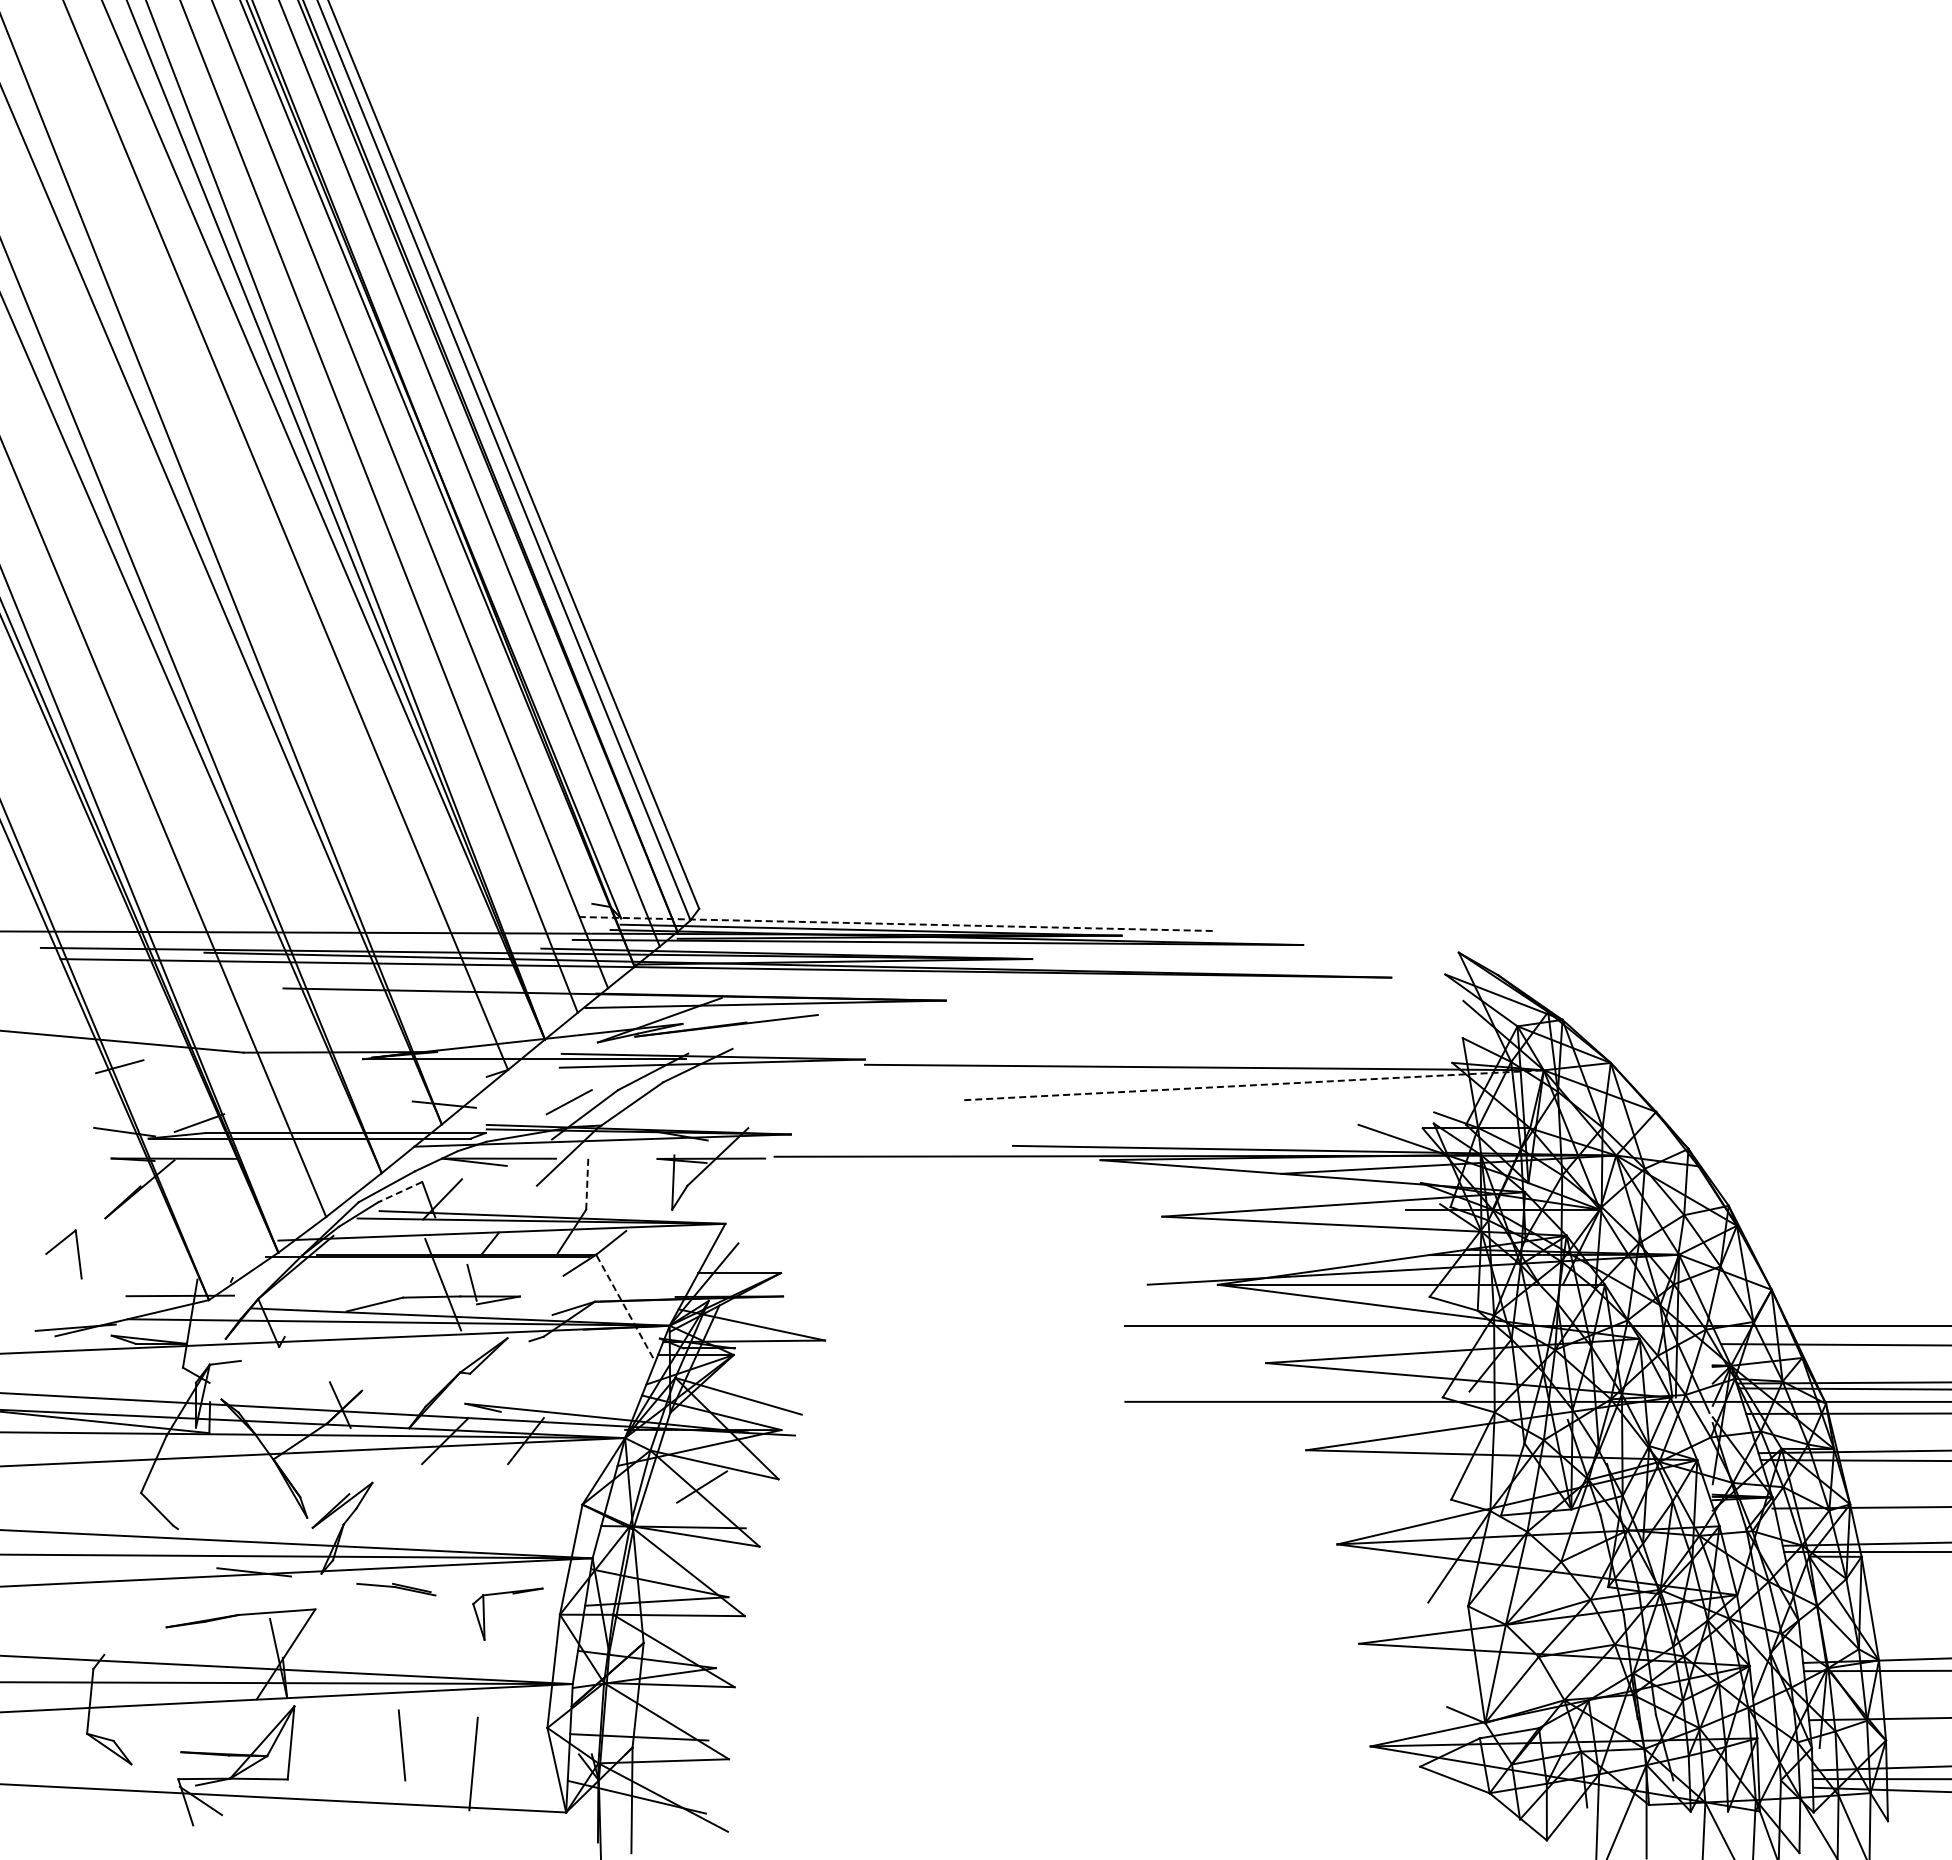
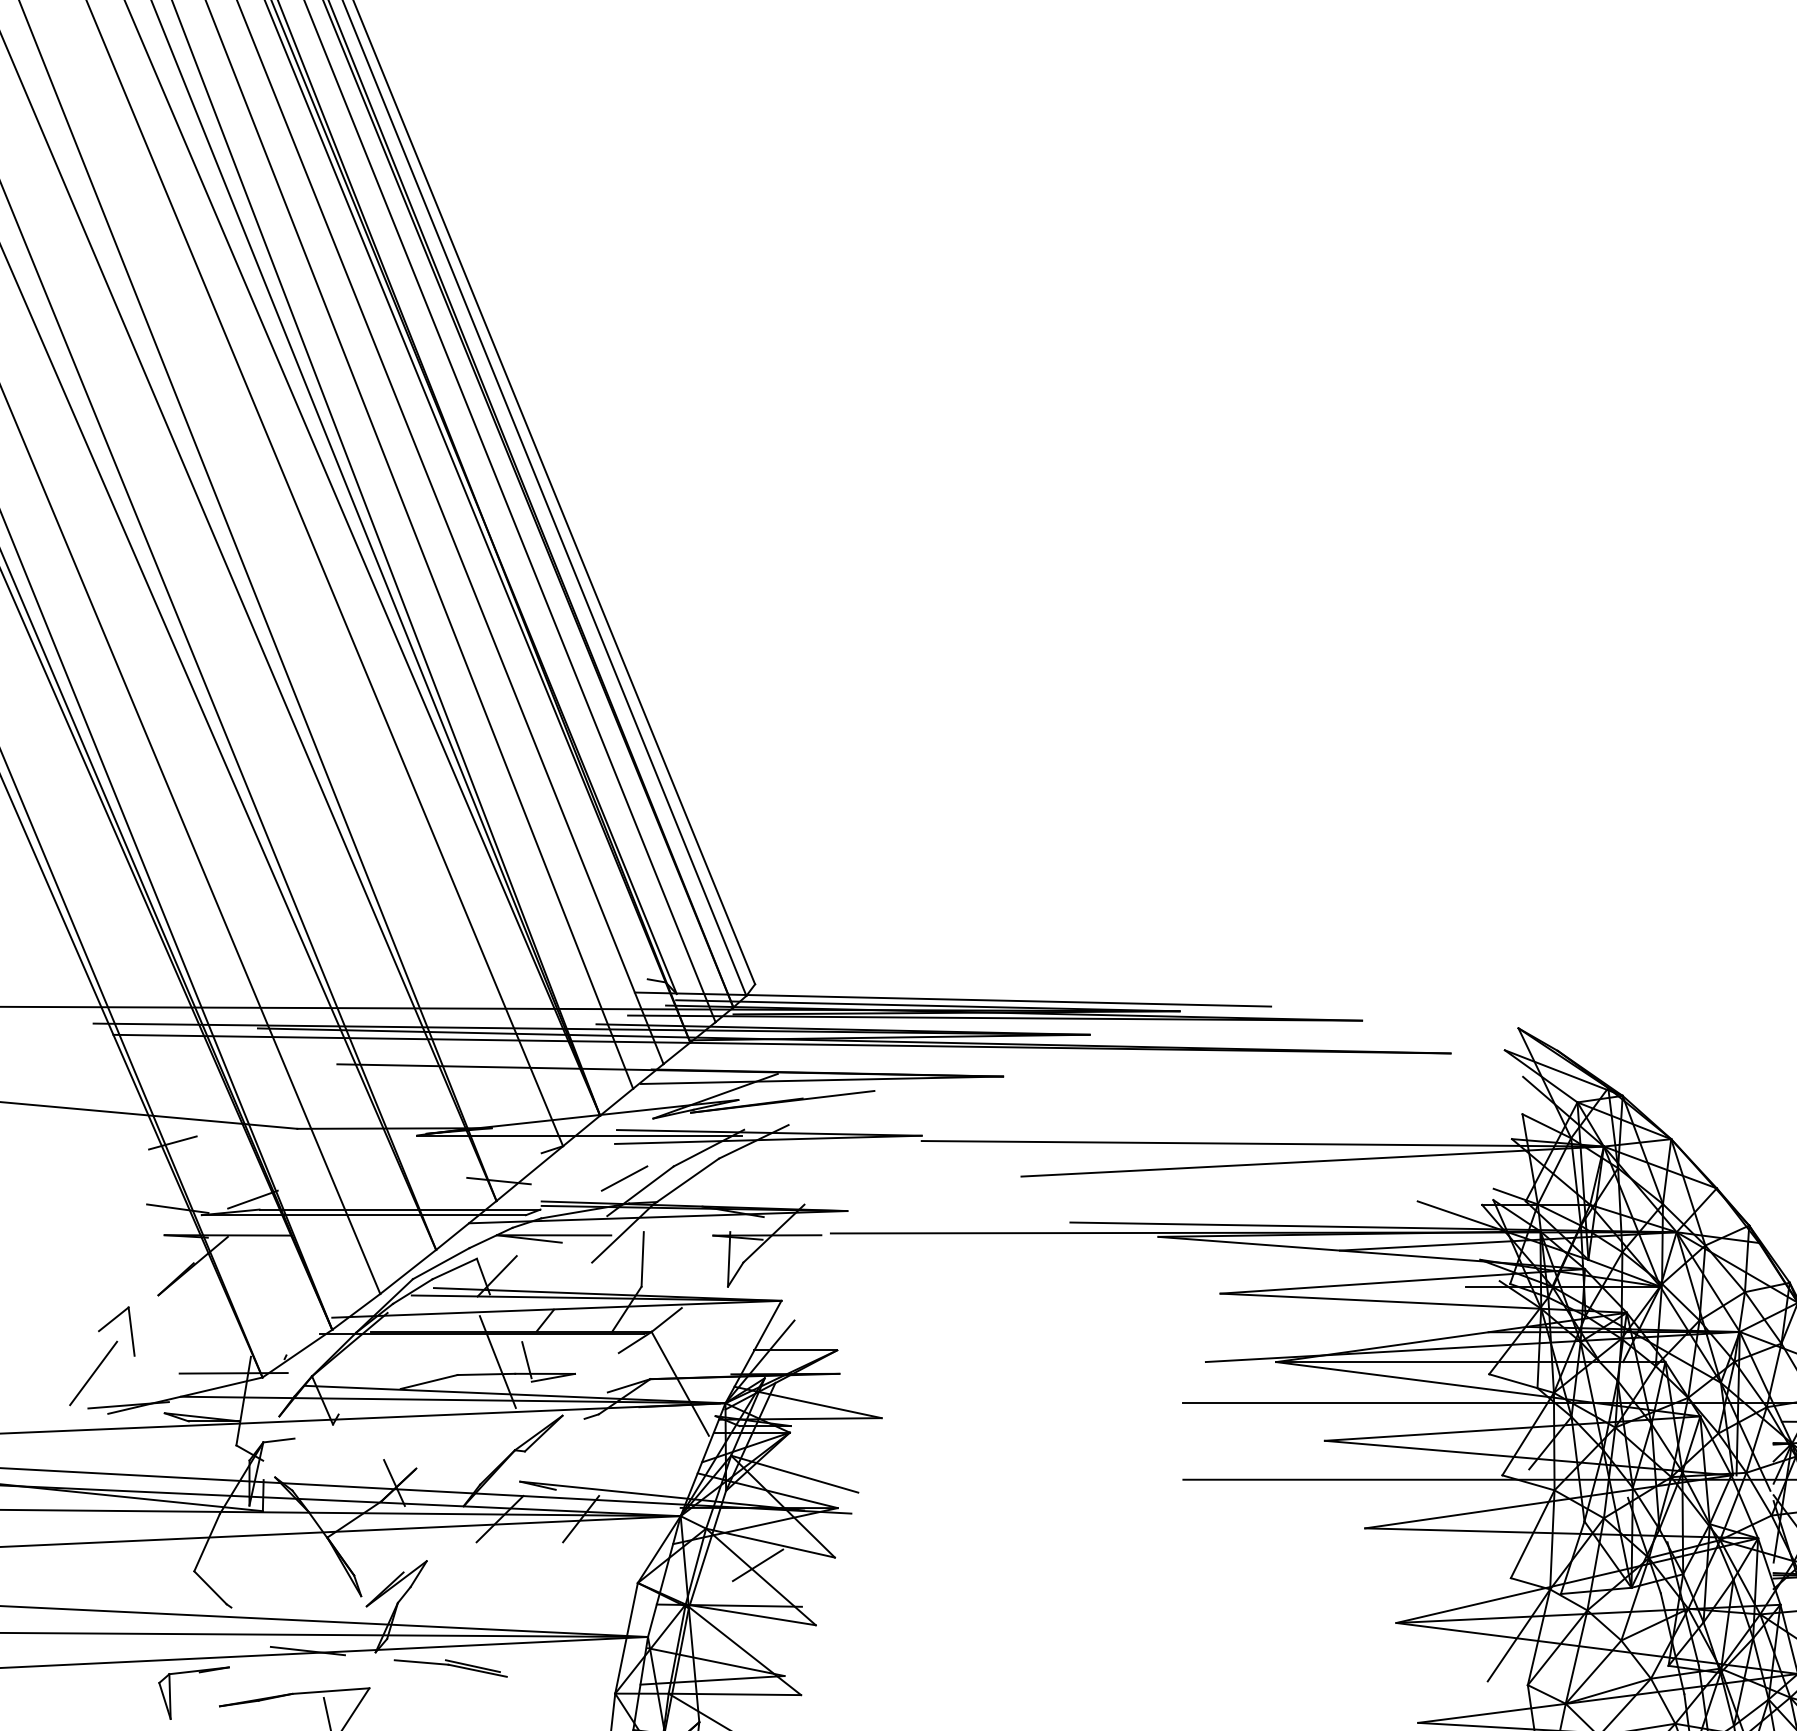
line: (896, 924) -> (953, 1000), dashed -> solid
line: (1254, 1085) -> (1313, 1161), dashed -> solid
line: (587, 1182) -> (642, 1259), dashed -> solid
line: (399, 1192) -> (453, 1269), dashed -> solid
line: (40, 1295) -> (93, 1372), added
line: (624, 1305) -> (680, 1382), dashed -> solid
part: (396, 1589) -> (450, 1668), size x1.43
part: (502, 1594) -> (188, 1673), moved

